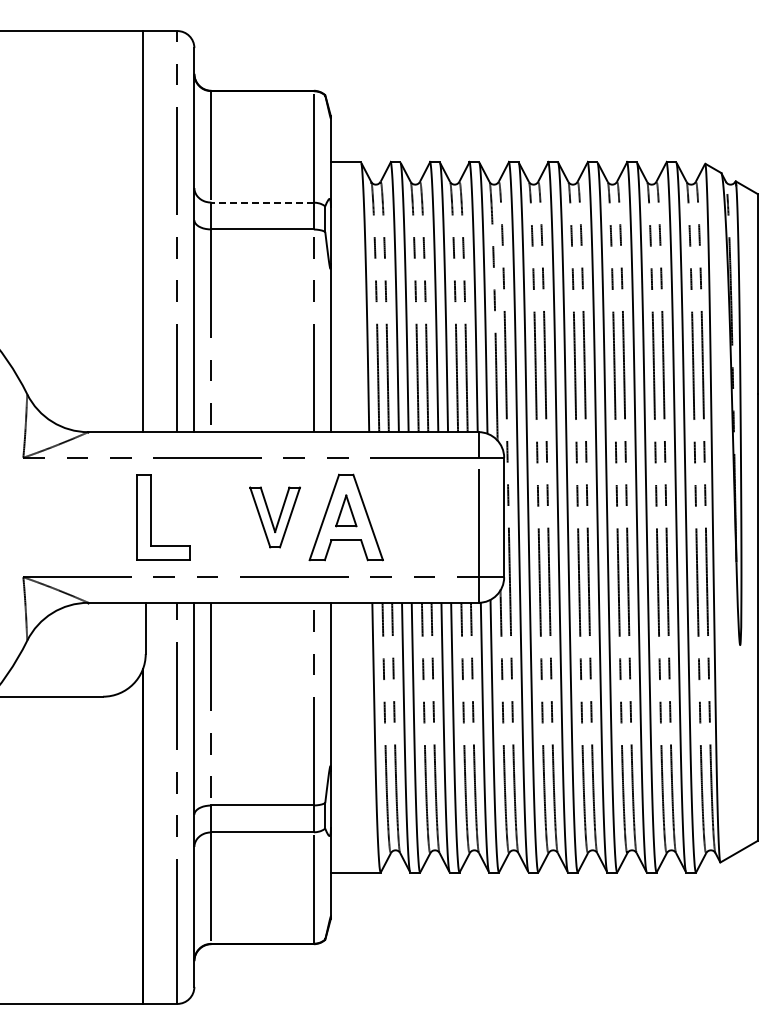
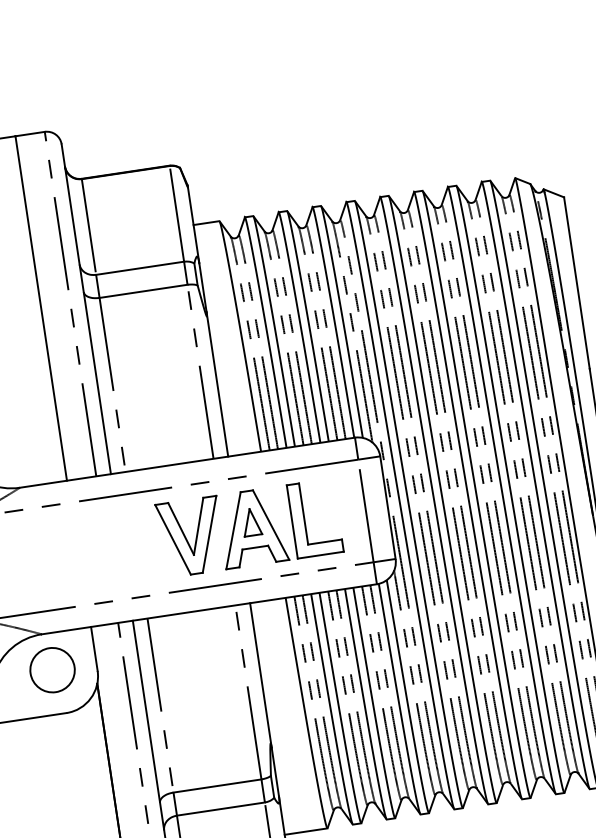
line: (262, 202) -> (139, 268), dashed -> solid
part: (151, 517) -> (304, 520), moved
part: (274, 517) -> (190, 537), size x1.43
circle: (94, 645) -> (52, 670), added

